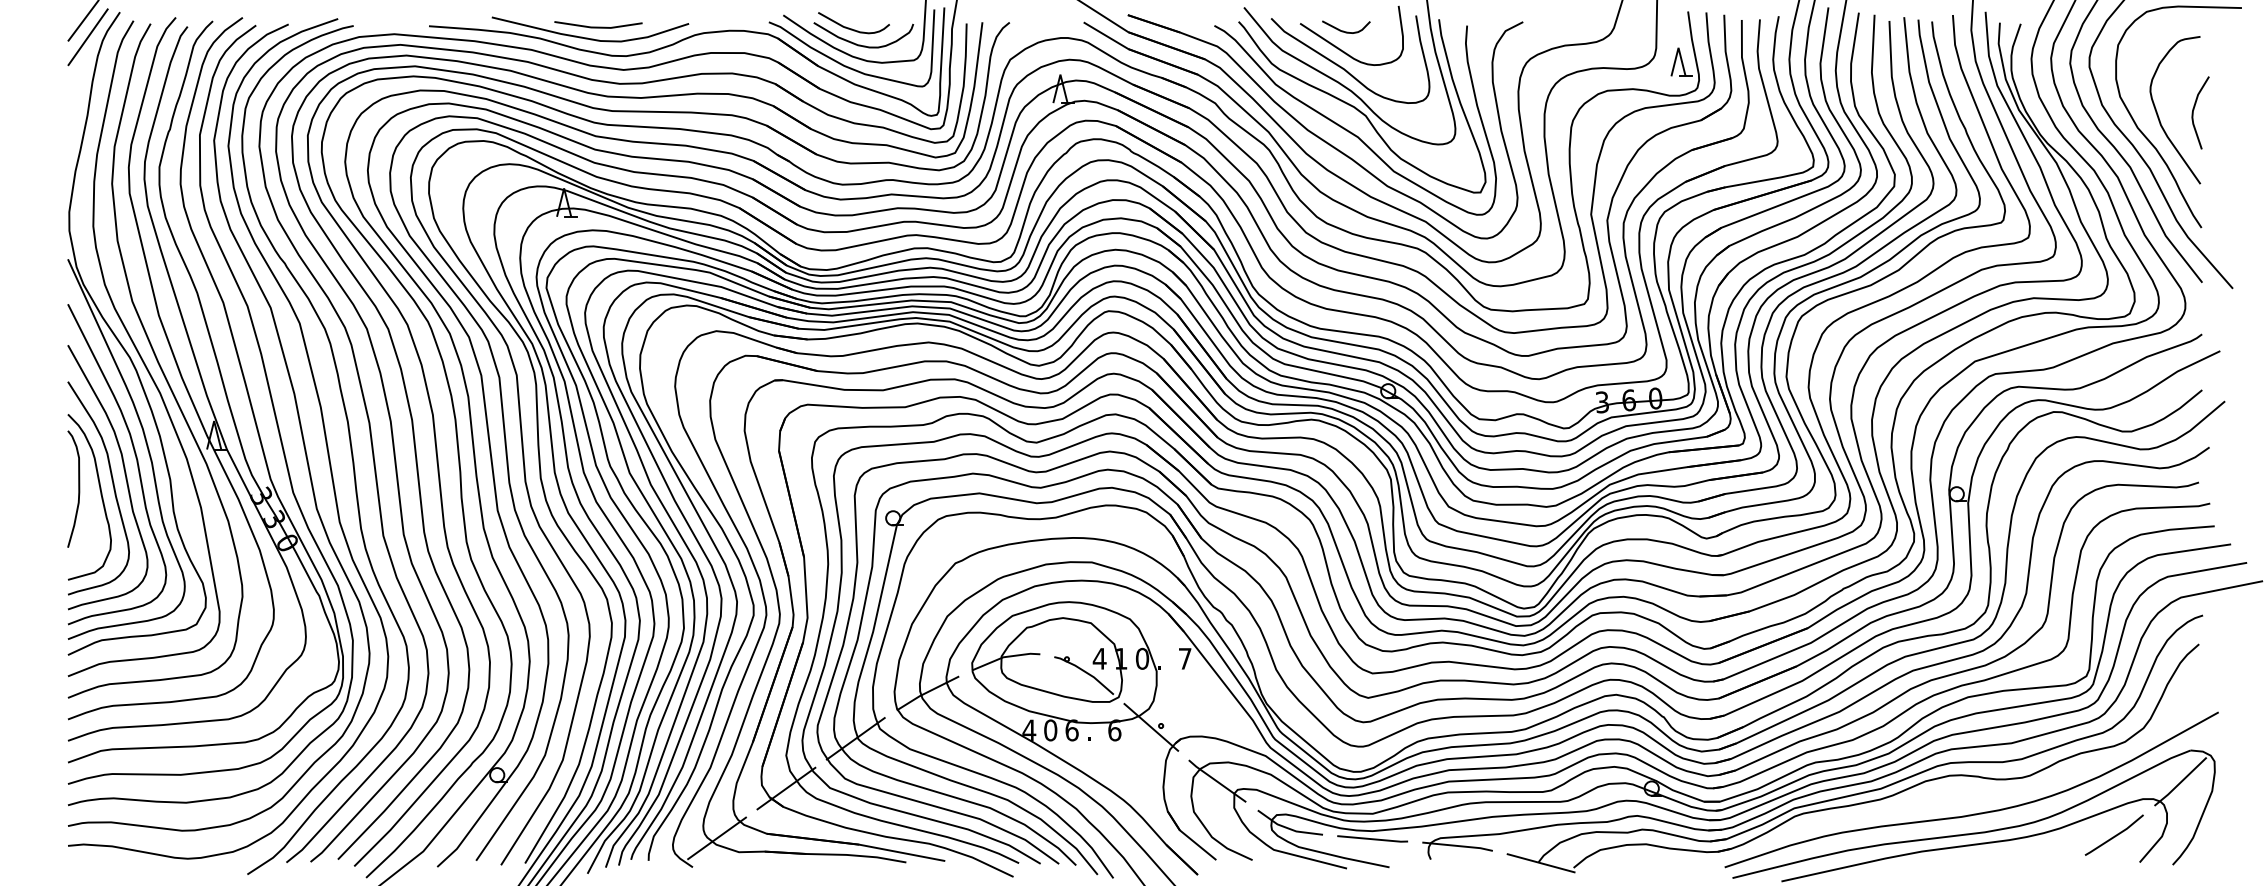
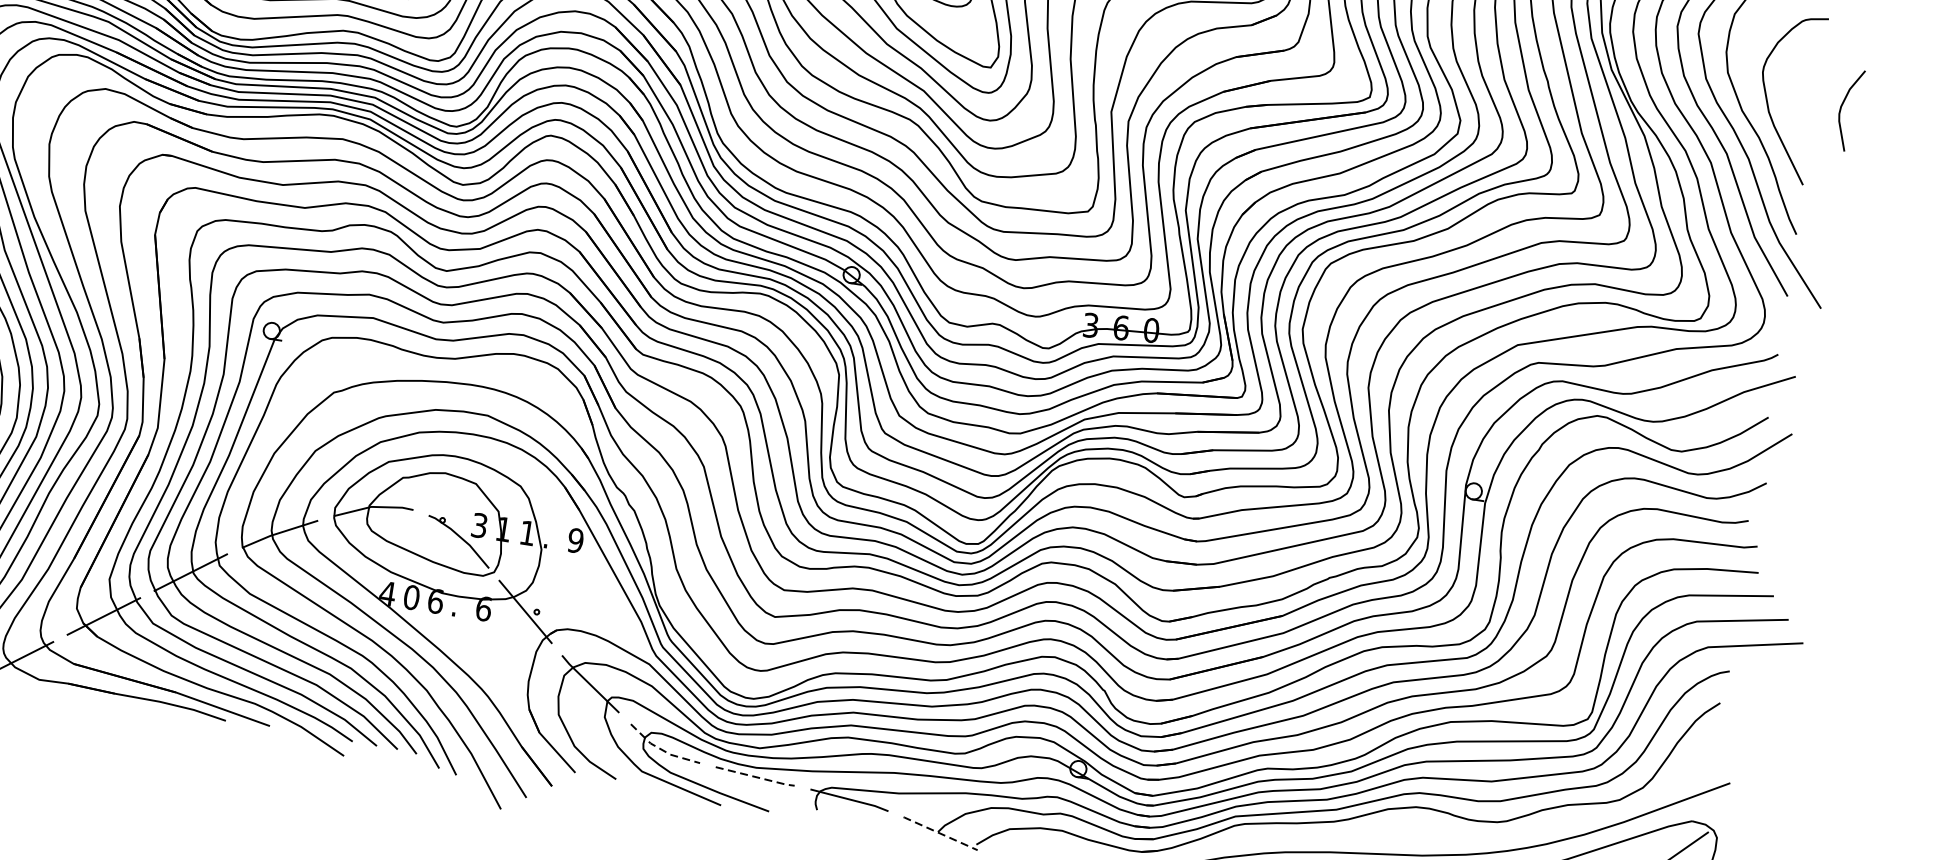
curve: (2194, 109) -> (1843, 105), moved
text: (1099, 658) -> (479, 525), 4 -> 3
text: (1142, 658) -> (527, 532), 0 -> 1
text: (1184, 658) -> (575, 540), 7 -> 9
line: (1288, 828) -> (662, 749), solid -> dashed
line: (1374, 839) -> (757, 777), solid -> dashed
line: (1540, 863) -> (939, 833), solid -> dashed

